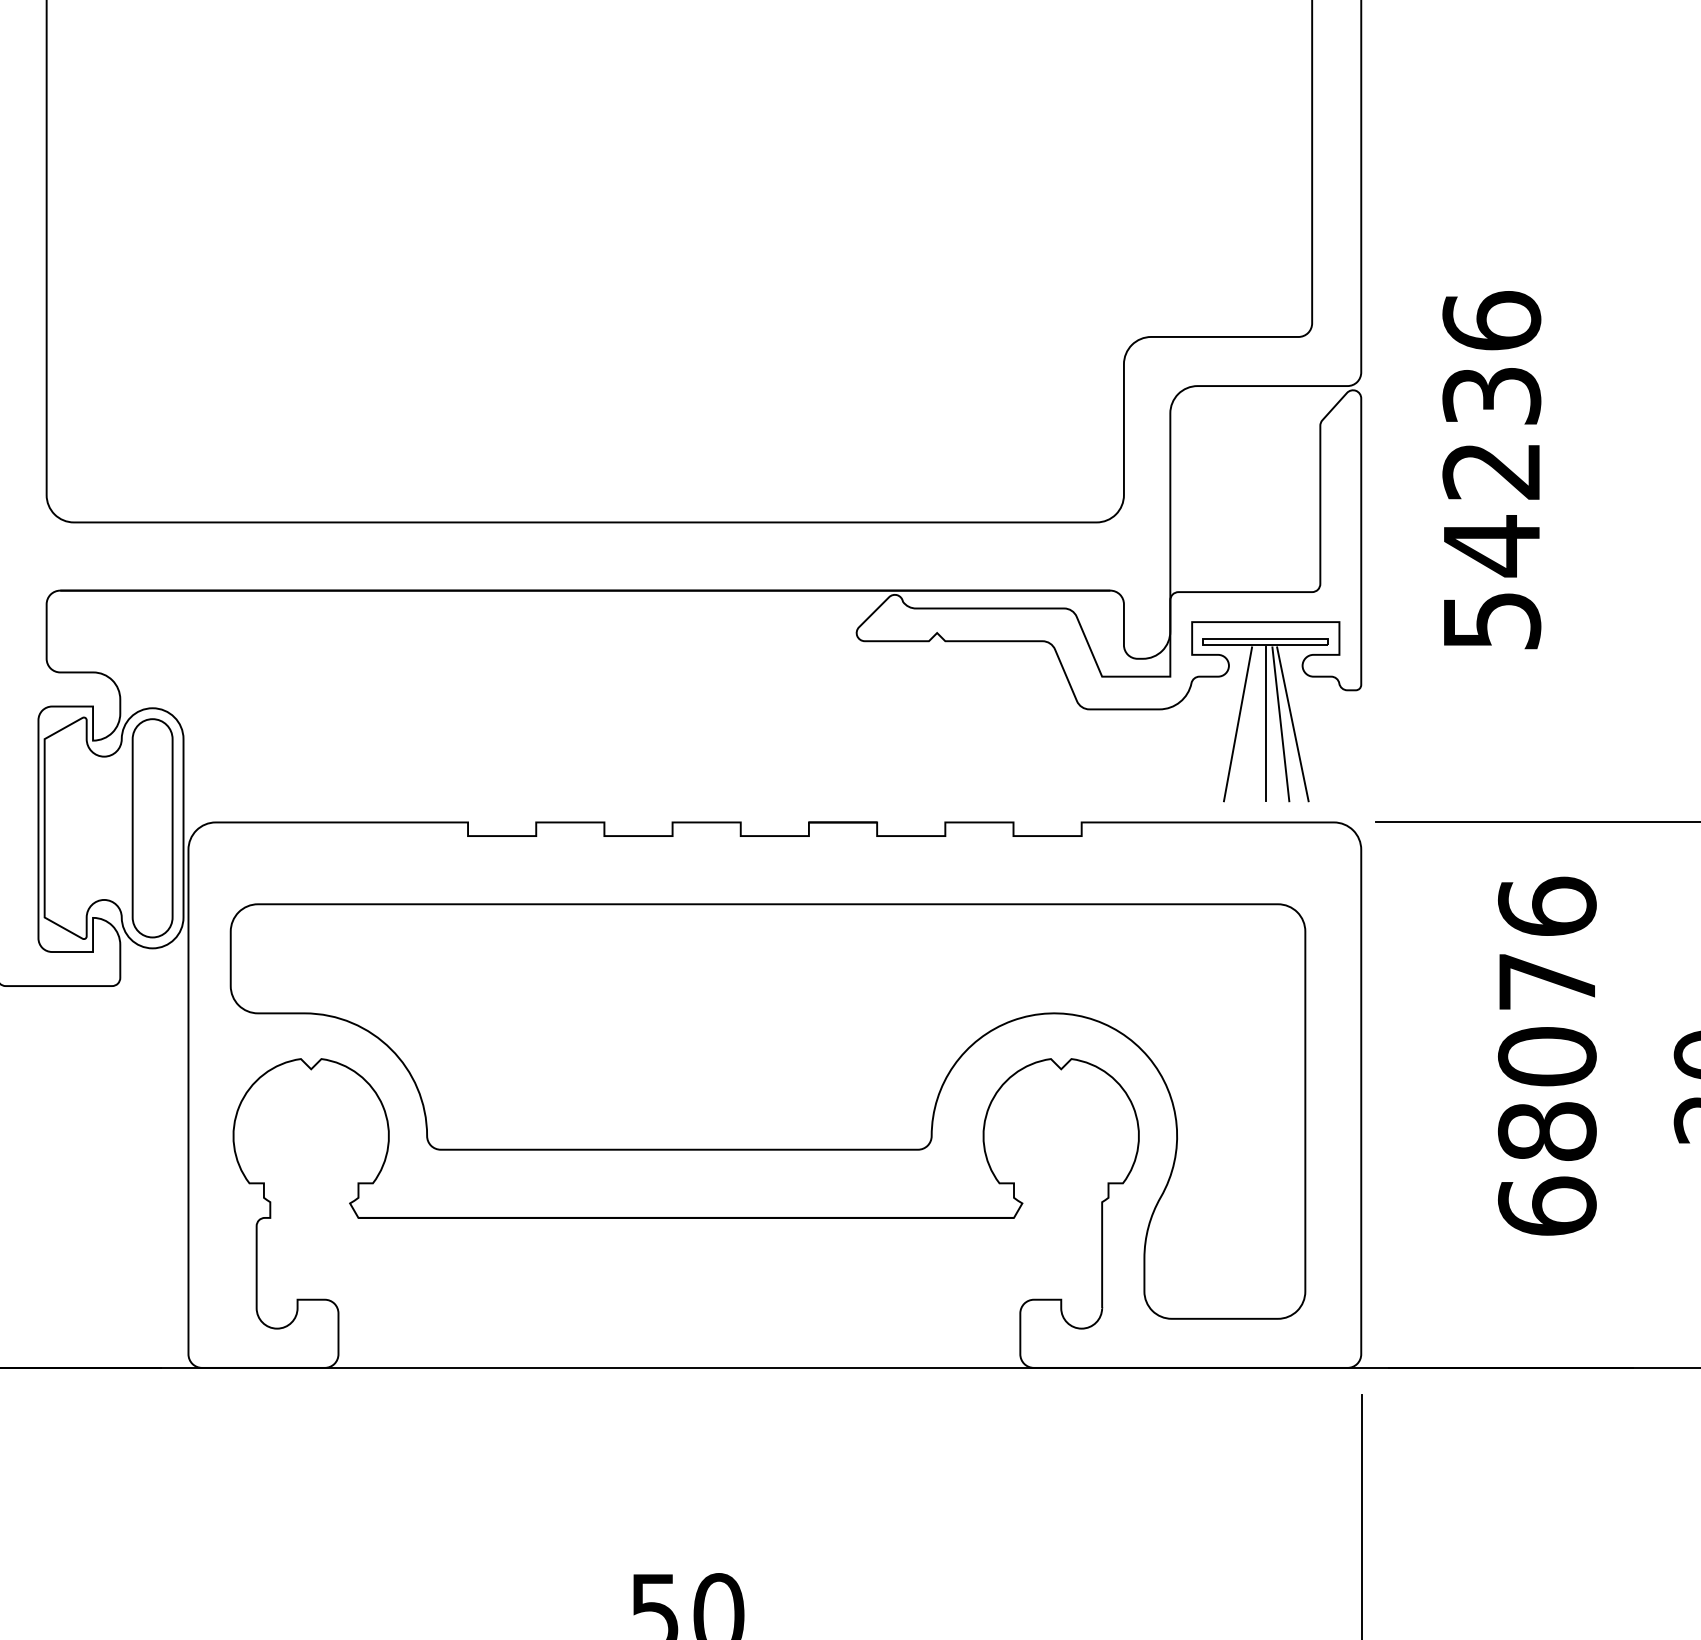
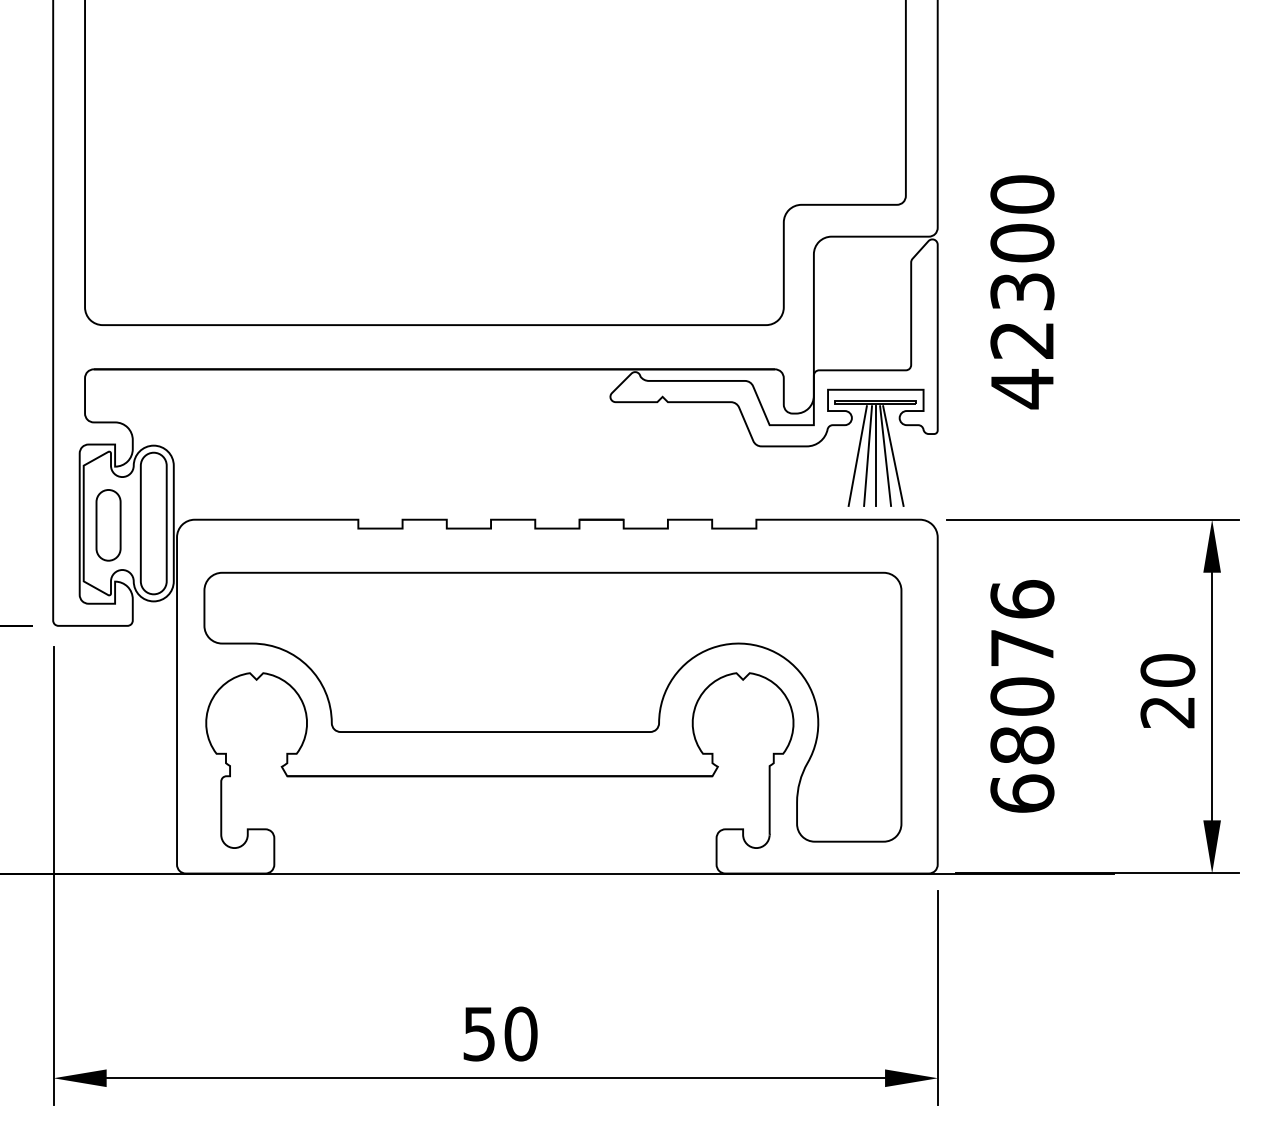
text: (1491, 472) -> (1022, 292), 54236 -> 42300
line: (1254, 723) -> (868, 455), added
part: (82, 831) -> (108, 525), added
text: (1547, 1056) -> (1022, 696), moved

